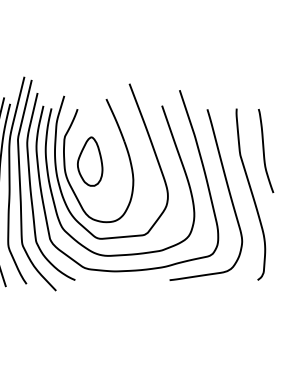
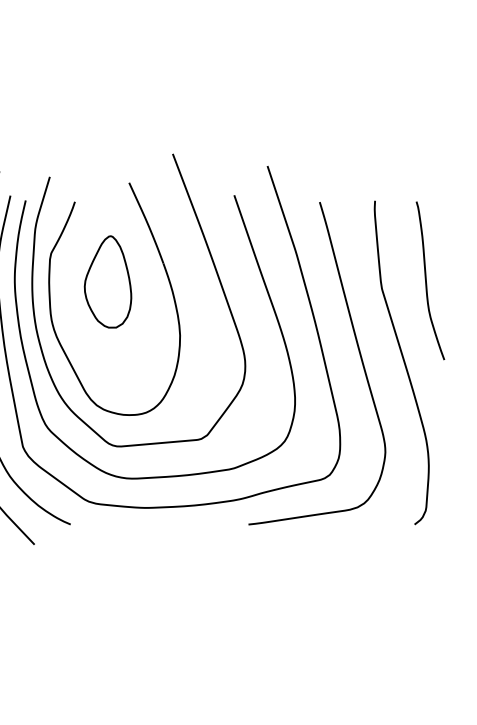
part: (90, 161) -> (108, 281), moved

